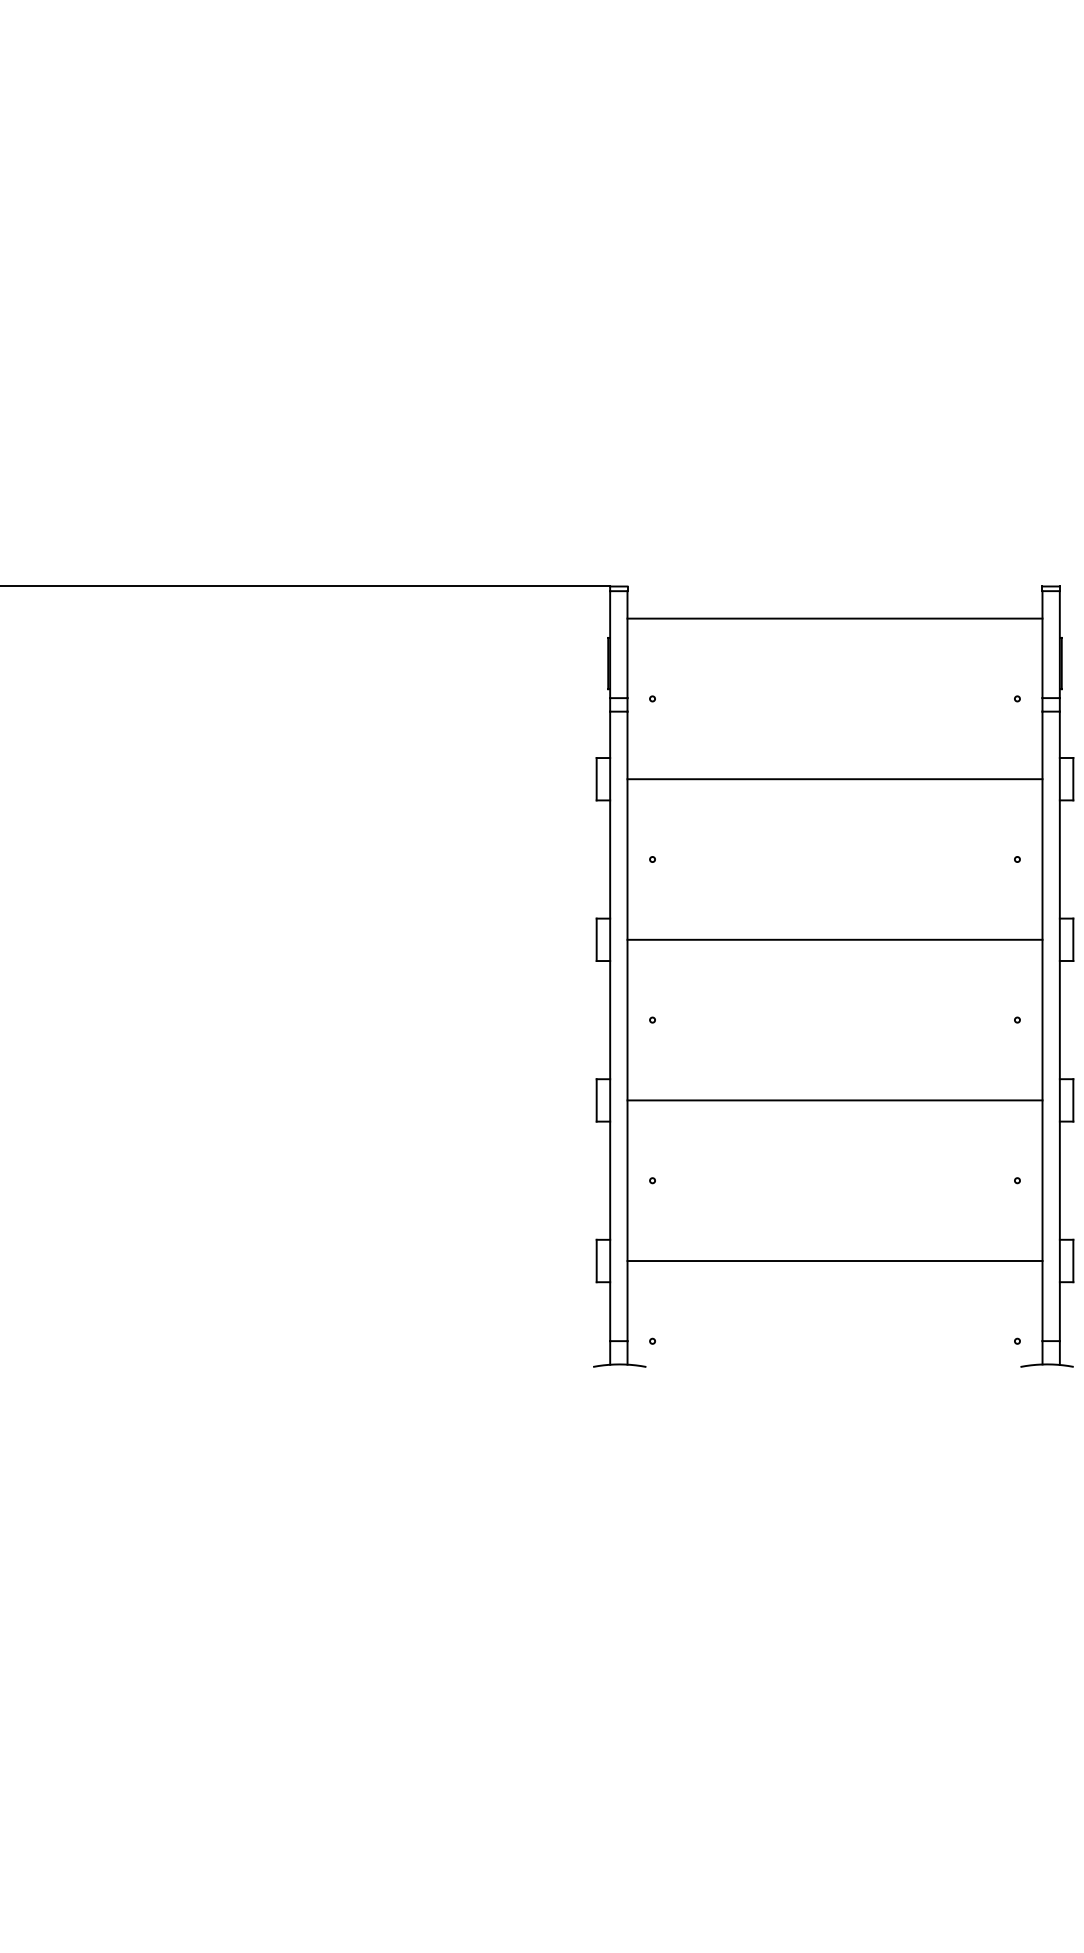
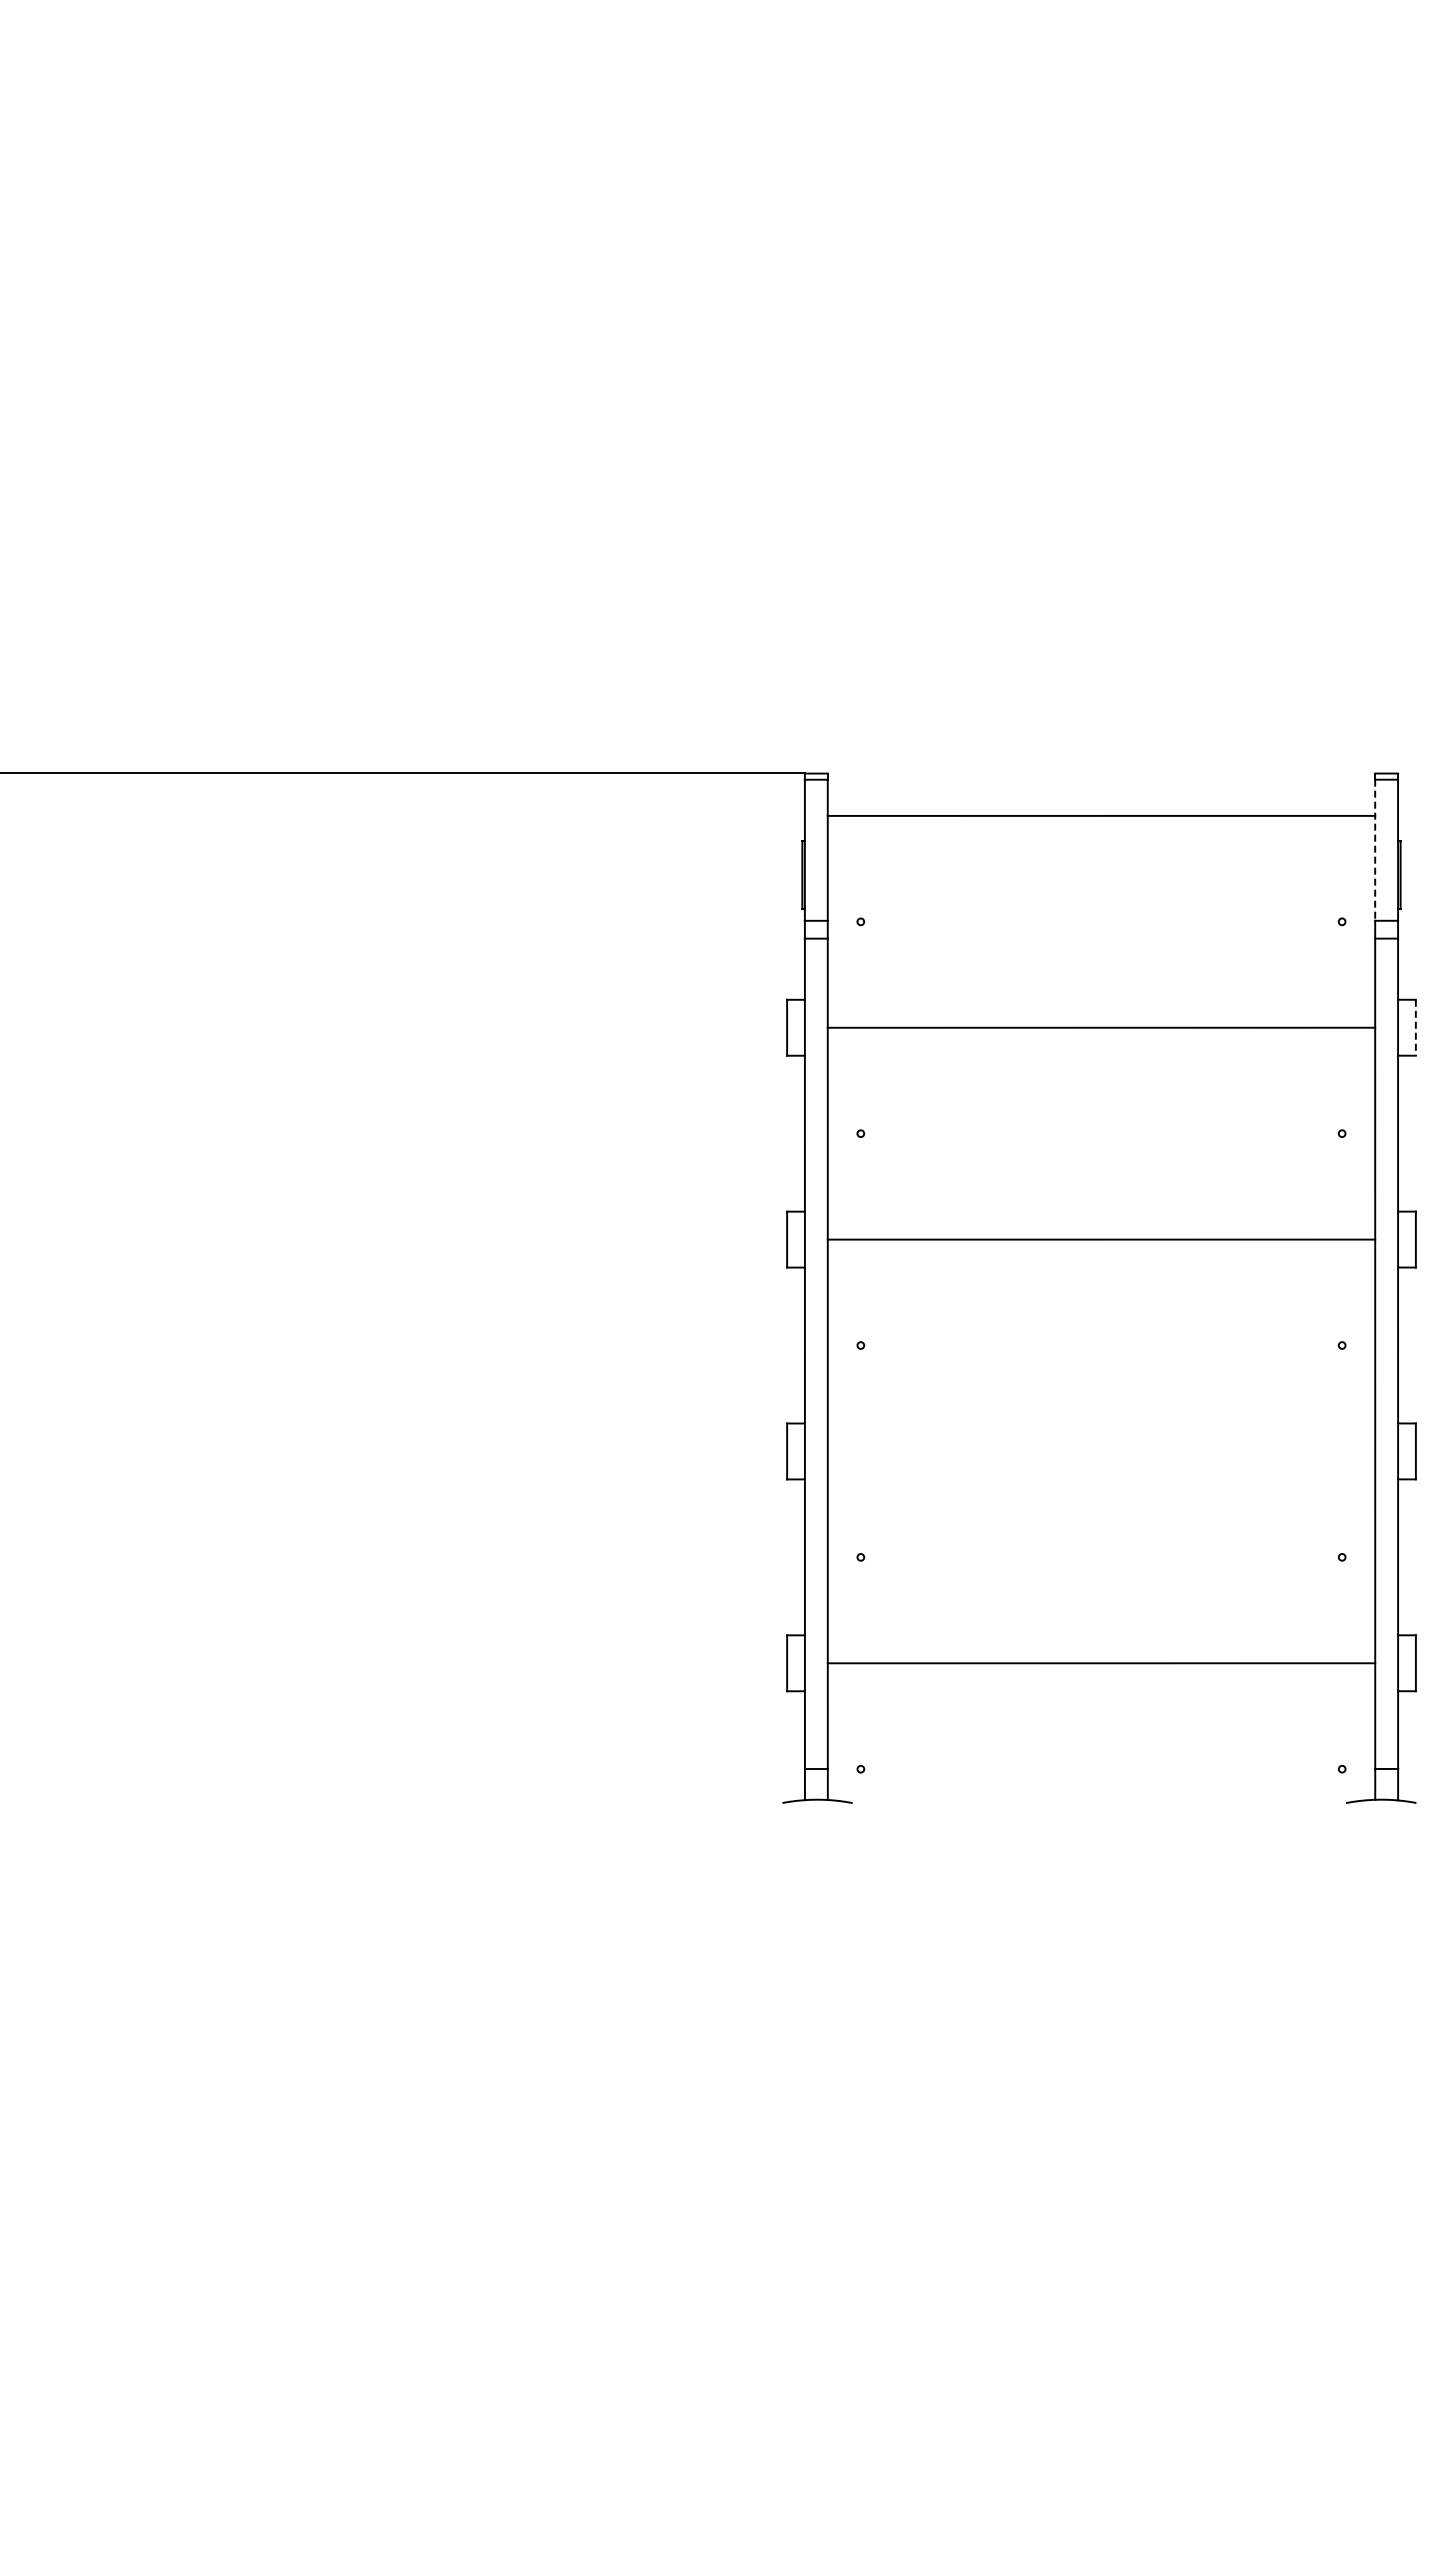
line: (1042, 644) -> (1375, 850), solid -> dashed
line: (1073, 779) -> (1415, 1027), solid -> dashed
line: (835, 1100) -> (1101, 1451), removed

